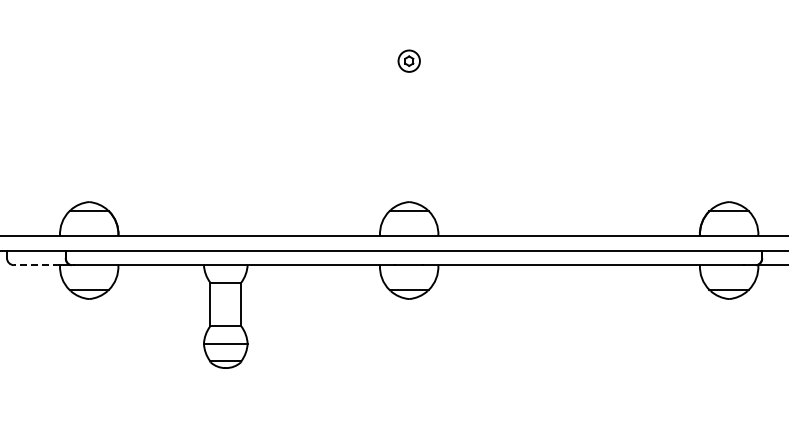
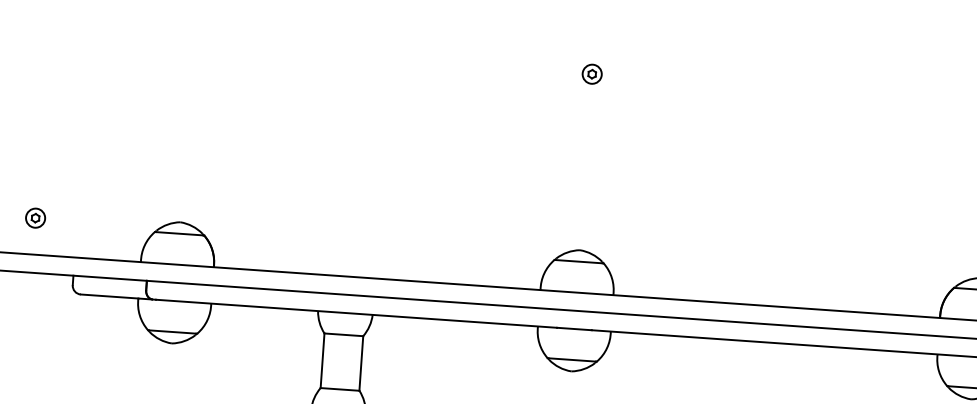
part: (408, 60) -> (591, 73), size x0.71
line: (36, 265) -> (108, 296), dashed -> solid

